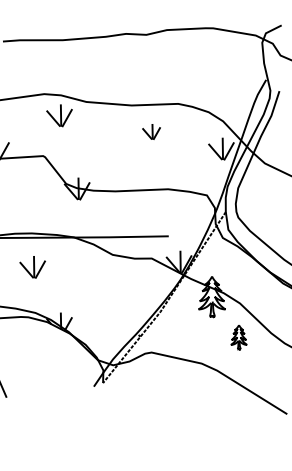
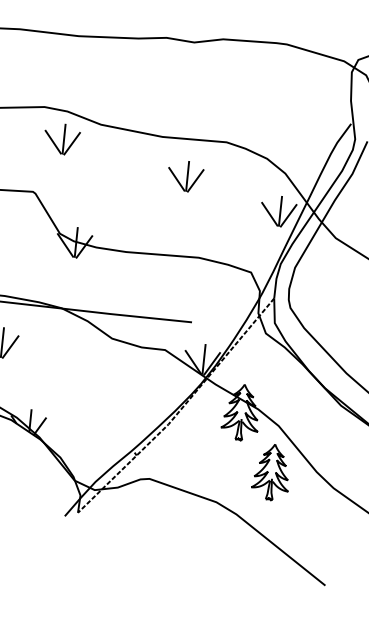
part: (151, 131) -> (185, 175), size x1.43
part: (238, 337) -> (271, 472), size x1.67

